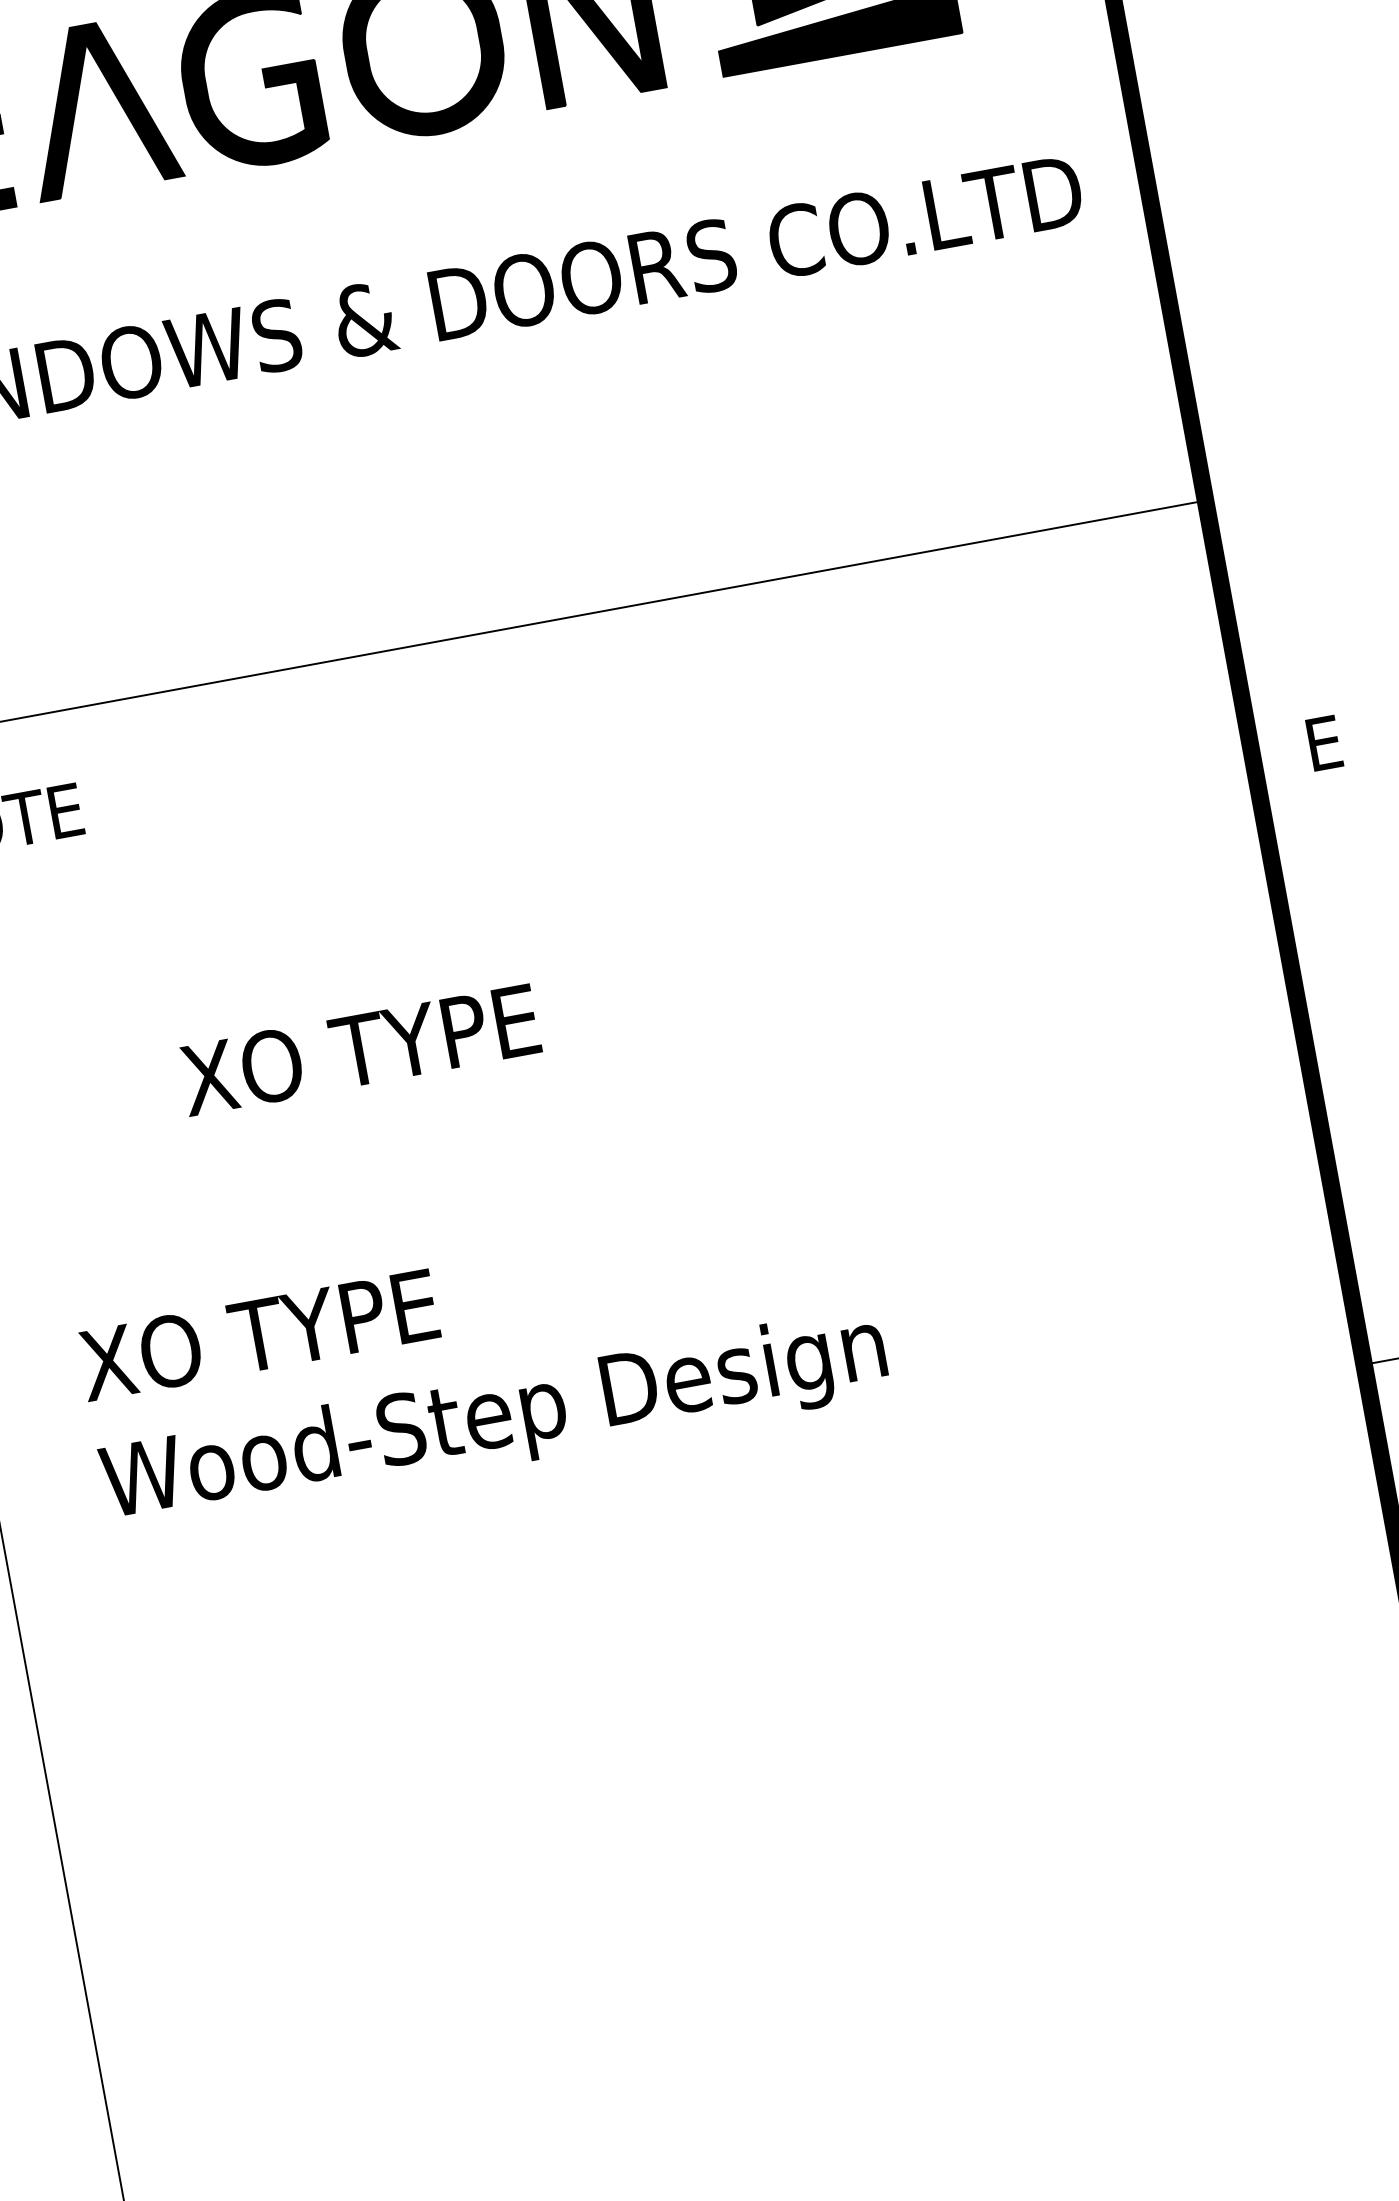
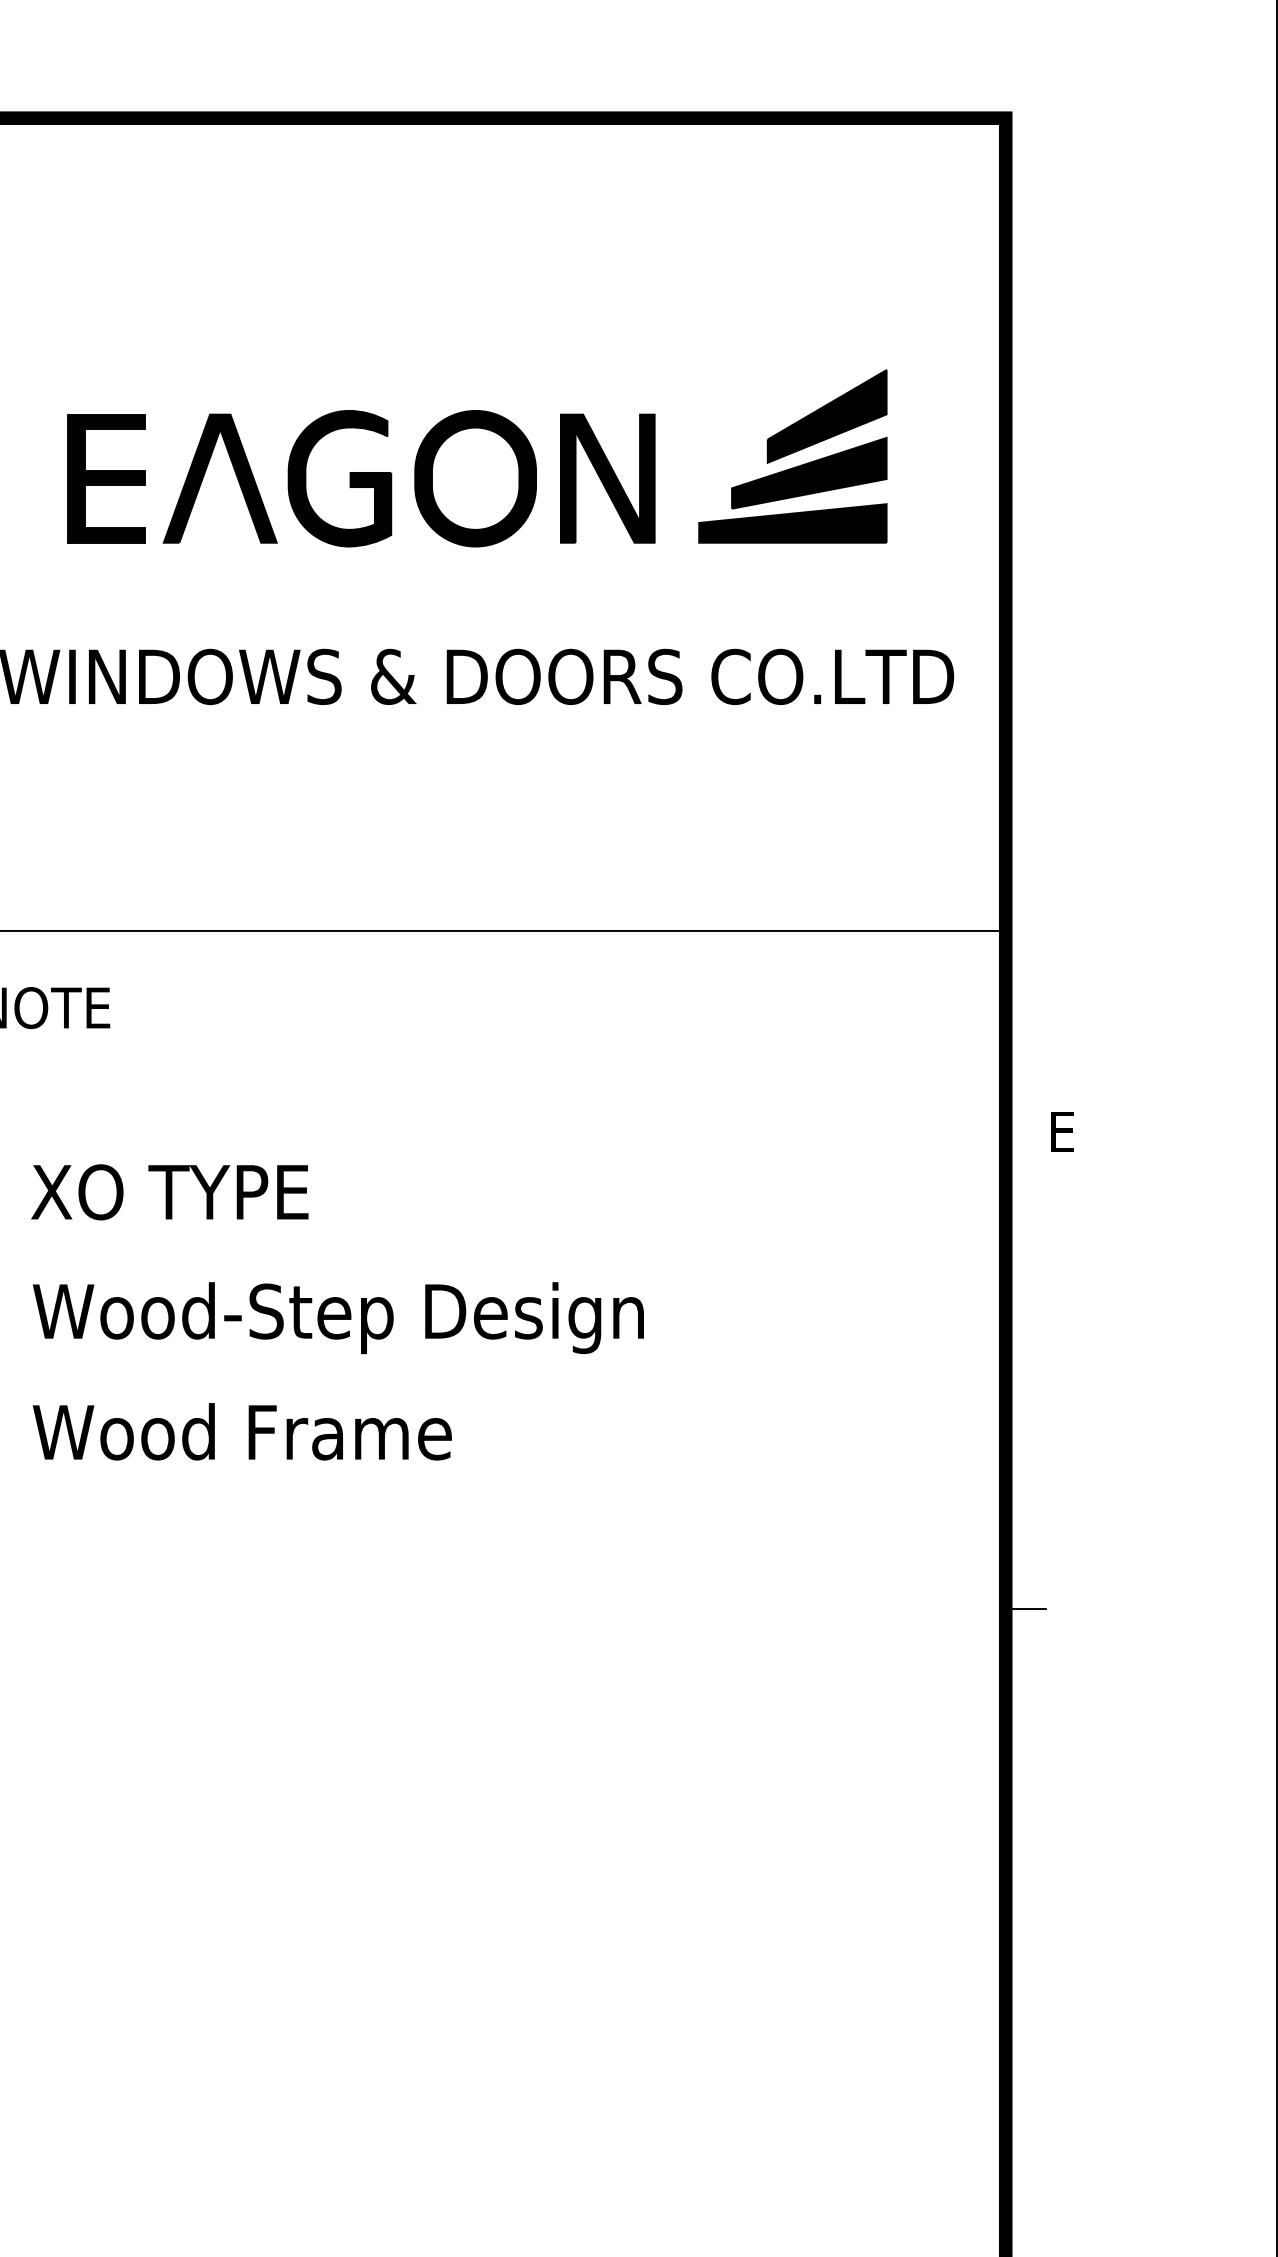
text: (359, 1050) -> (169, 1192), moved
text: (347, 1317) -> (241, 1431), XO TYPE -> Wood Frame
text: (493, 1421) -> (337, 1318), moved

